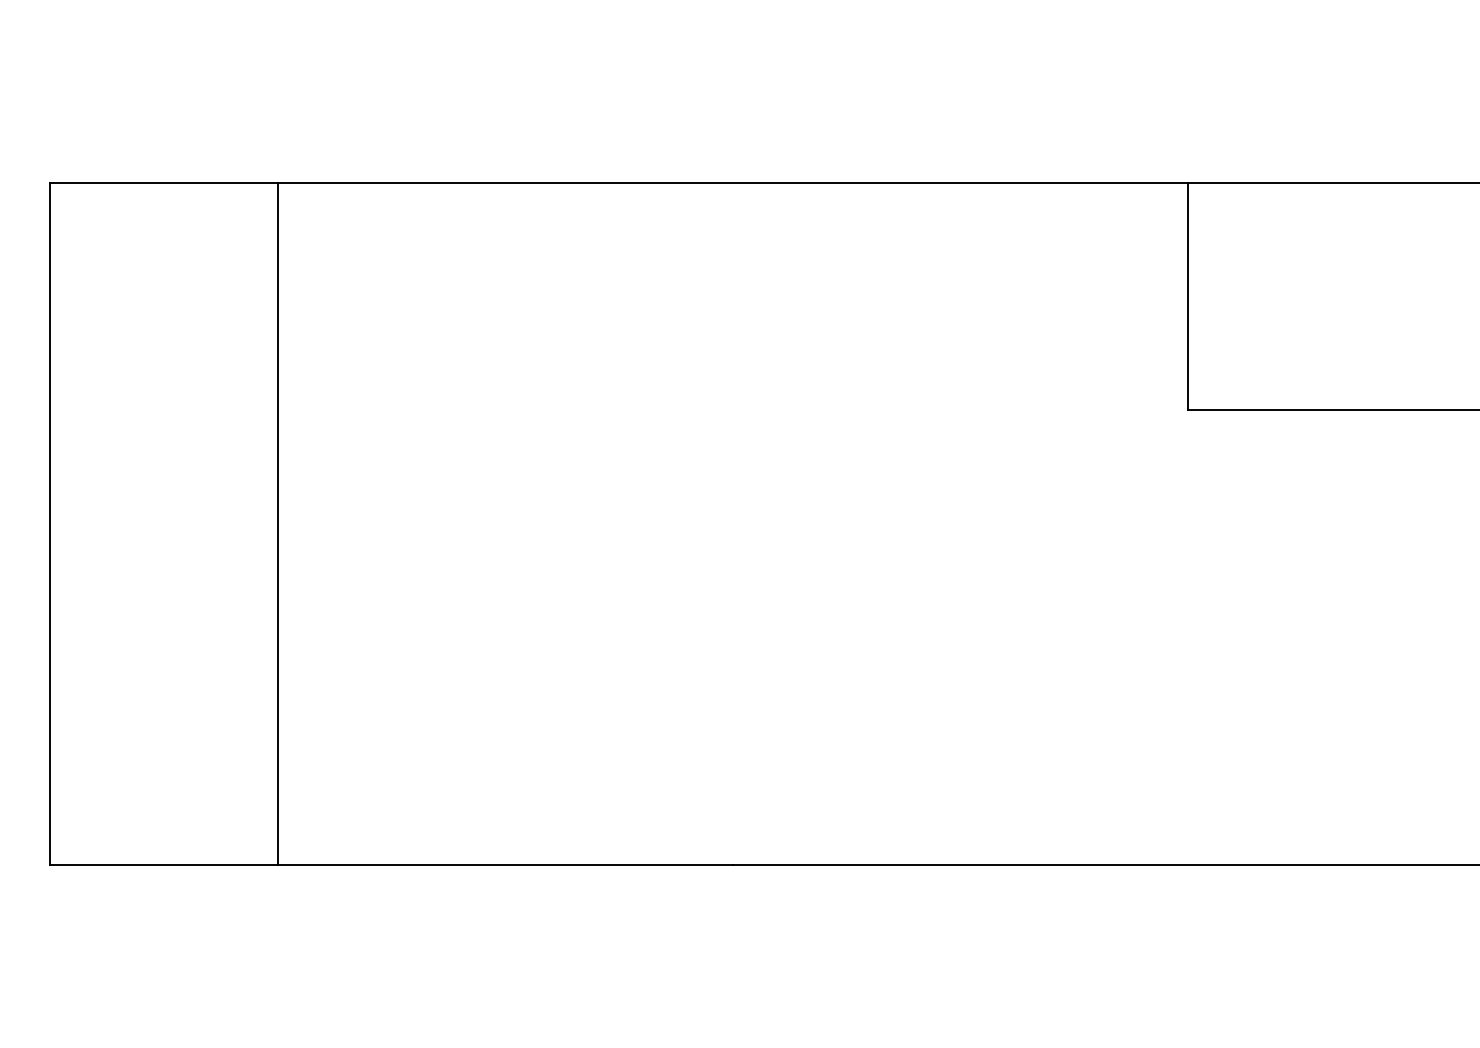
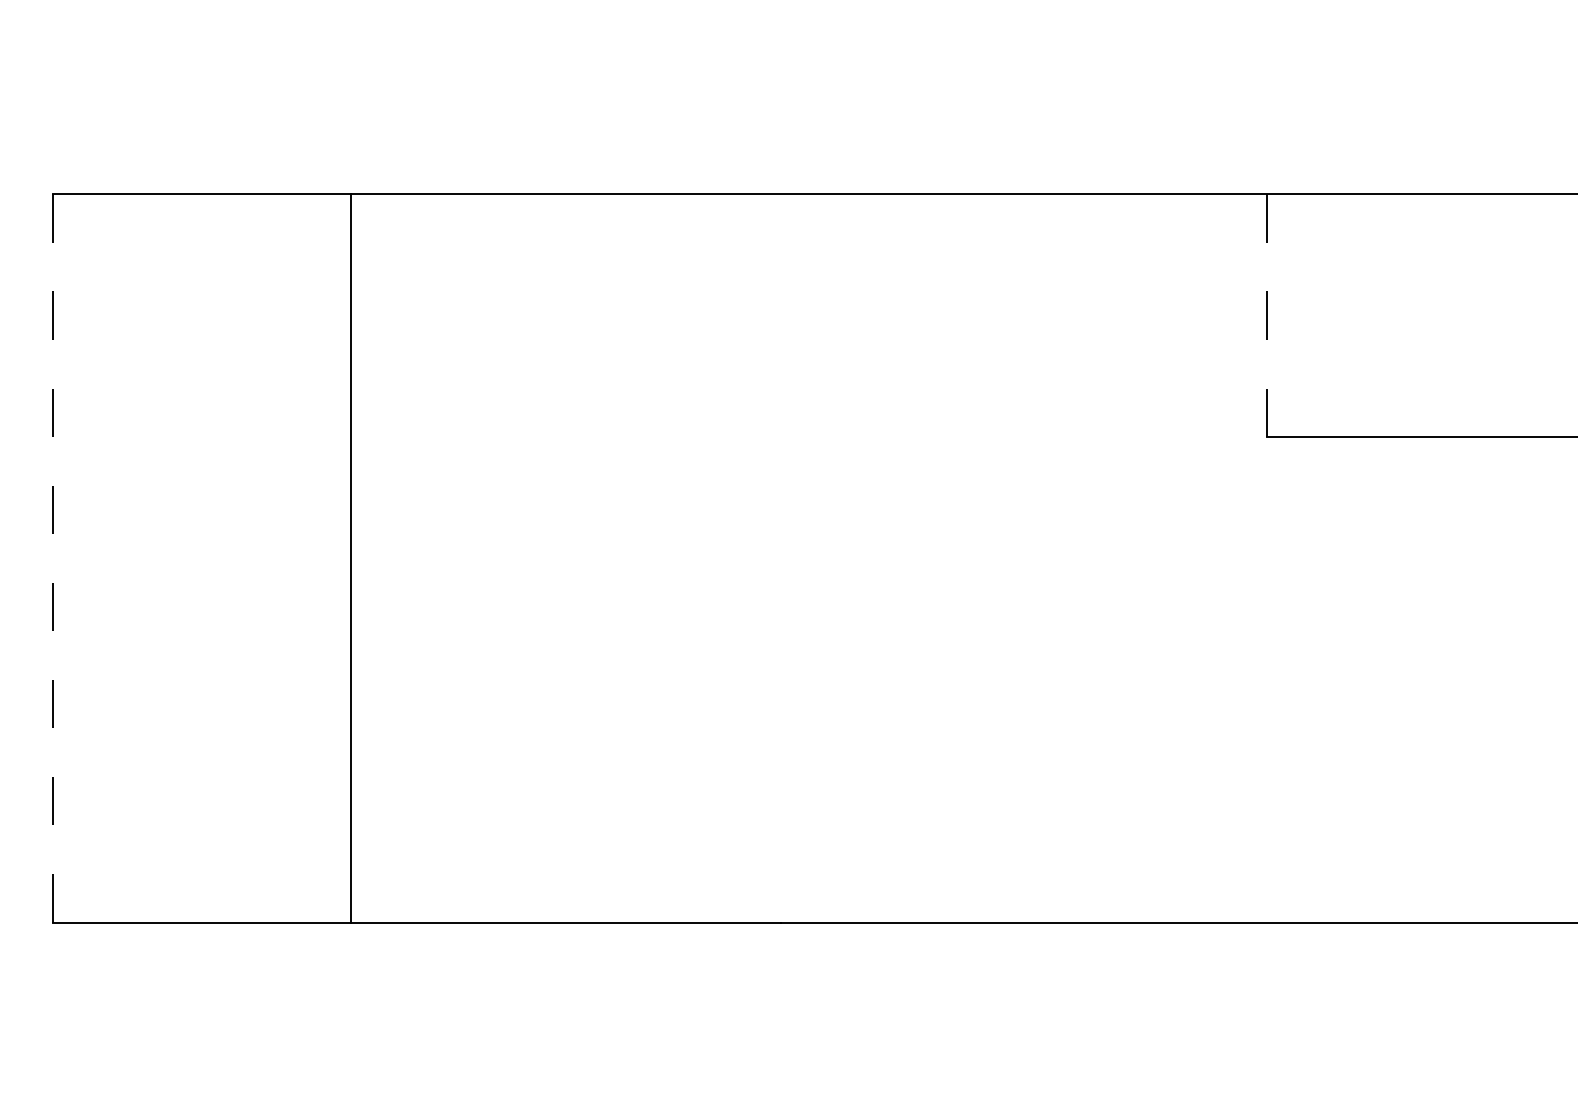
line: (1188, 296) -> (1267, 315), solid -> dashed
line: (277, 523) -> (351, 557), moved
line: (49, 524) -> (52, 559), solid -> dashed

